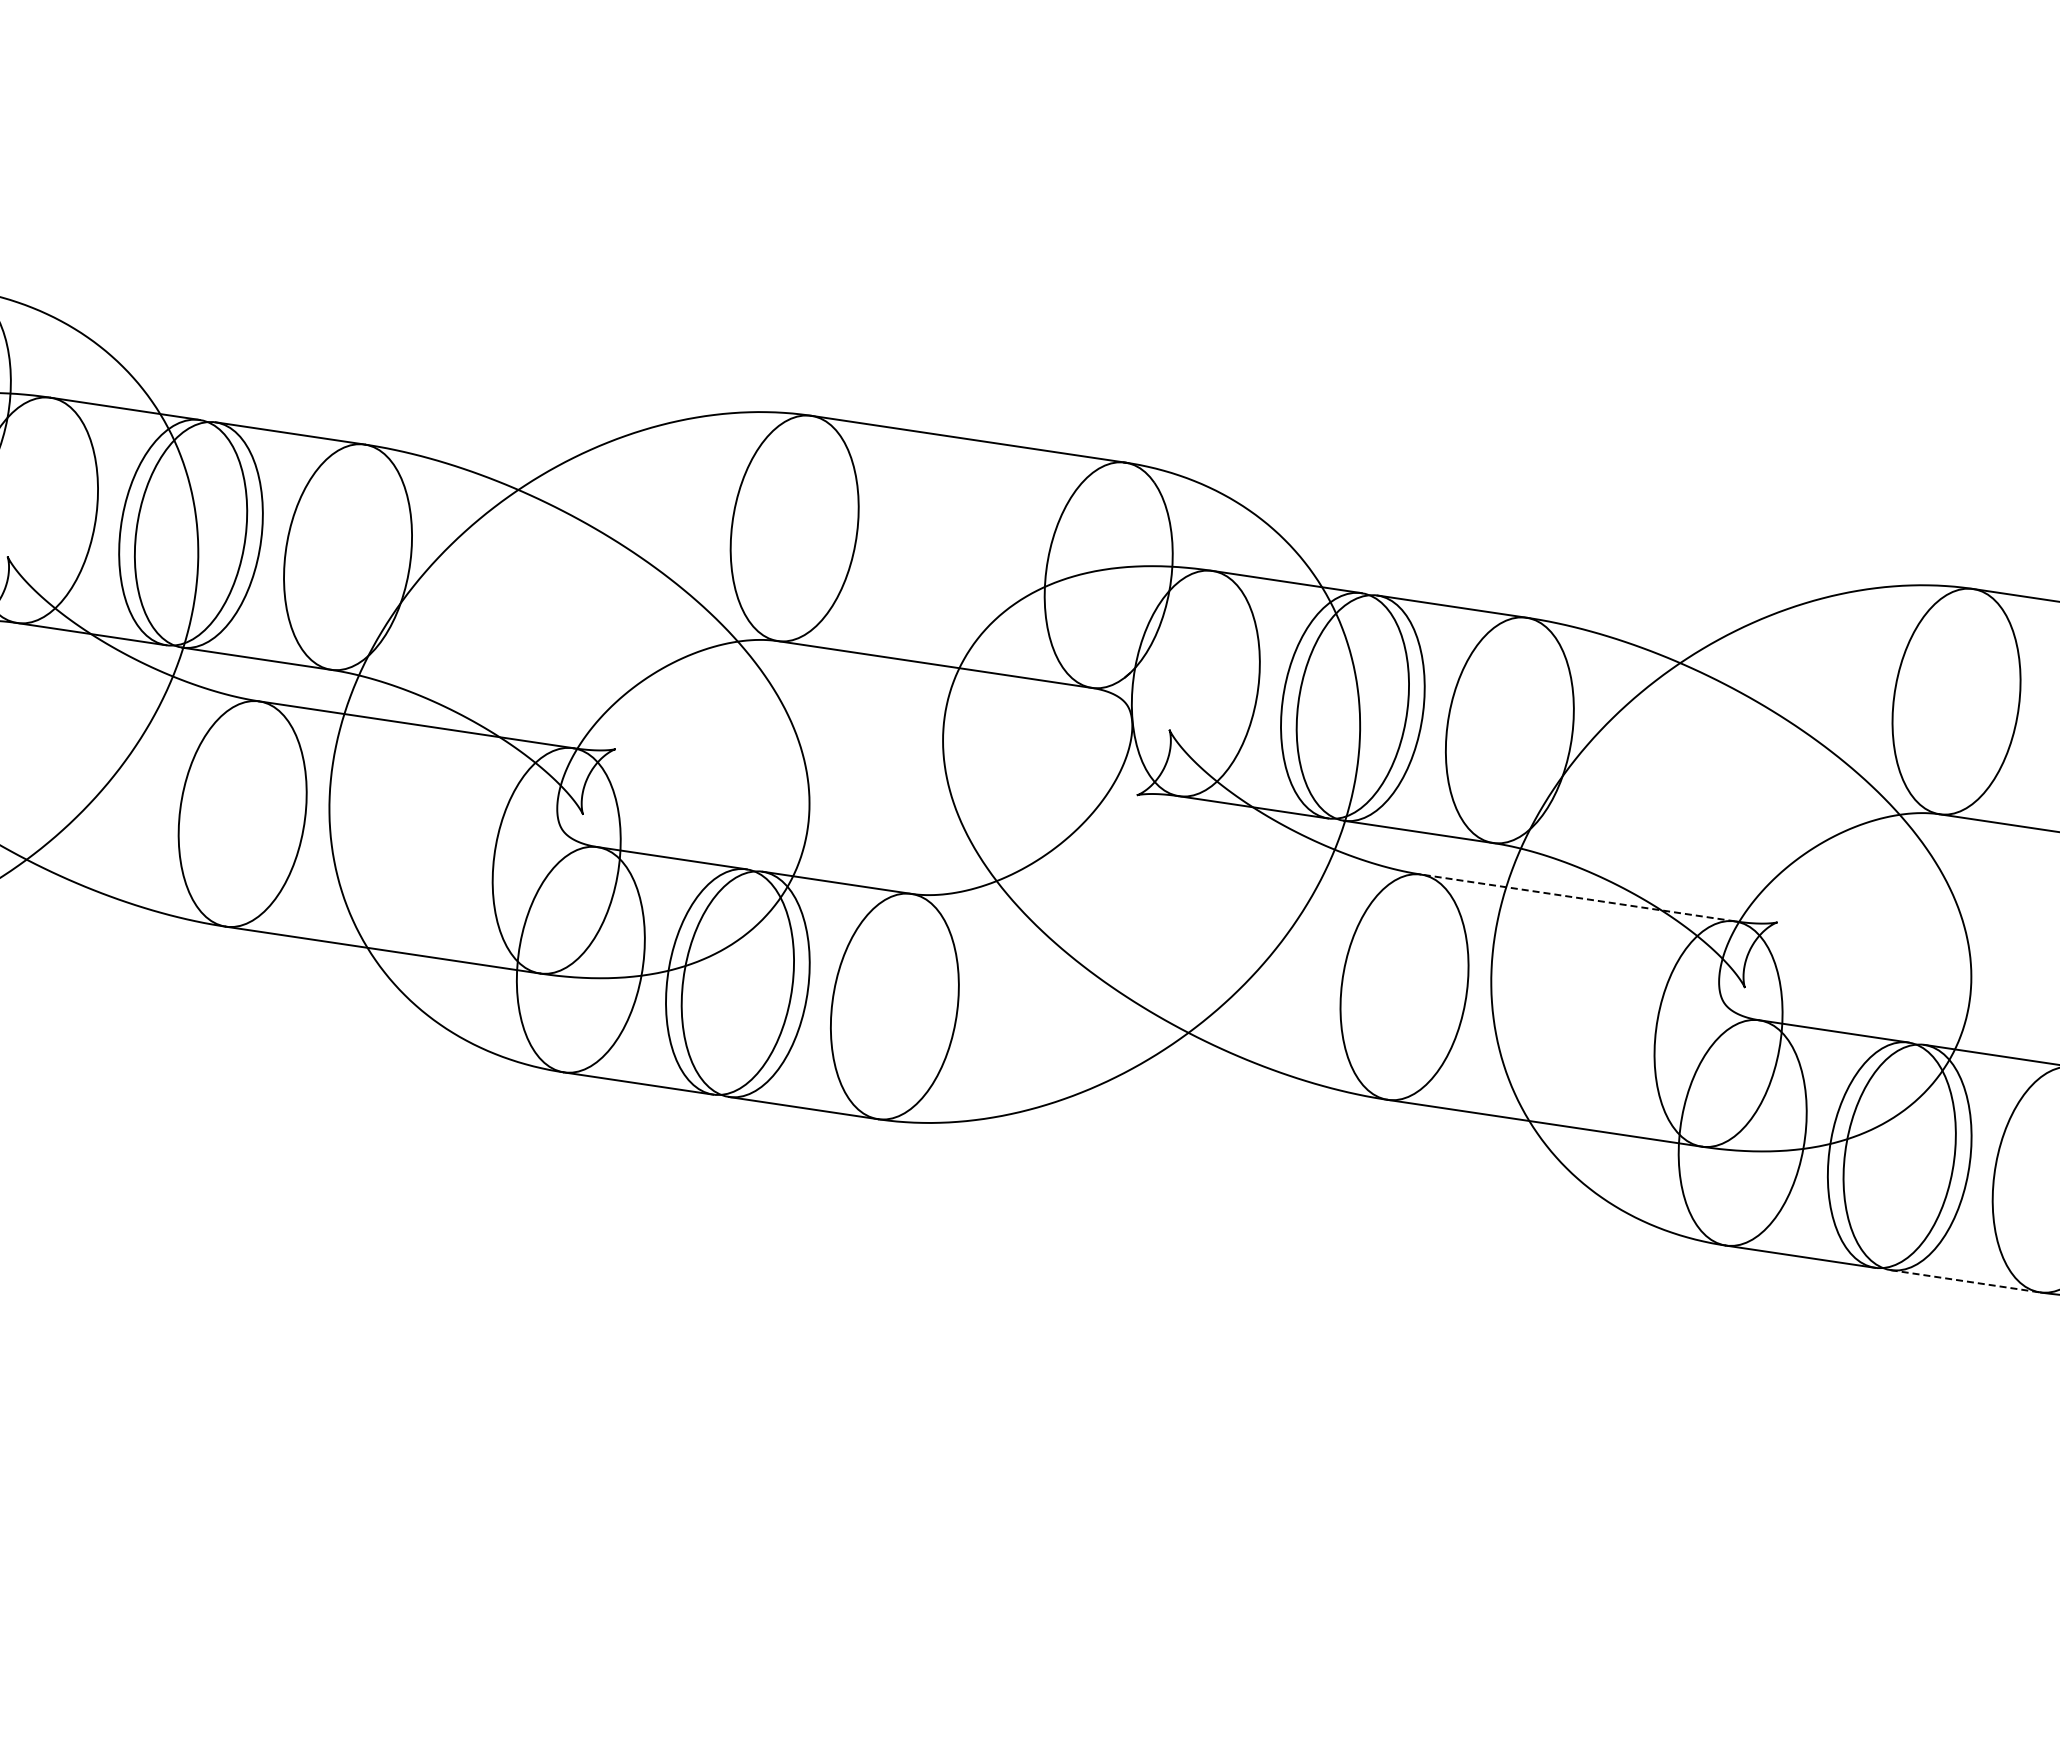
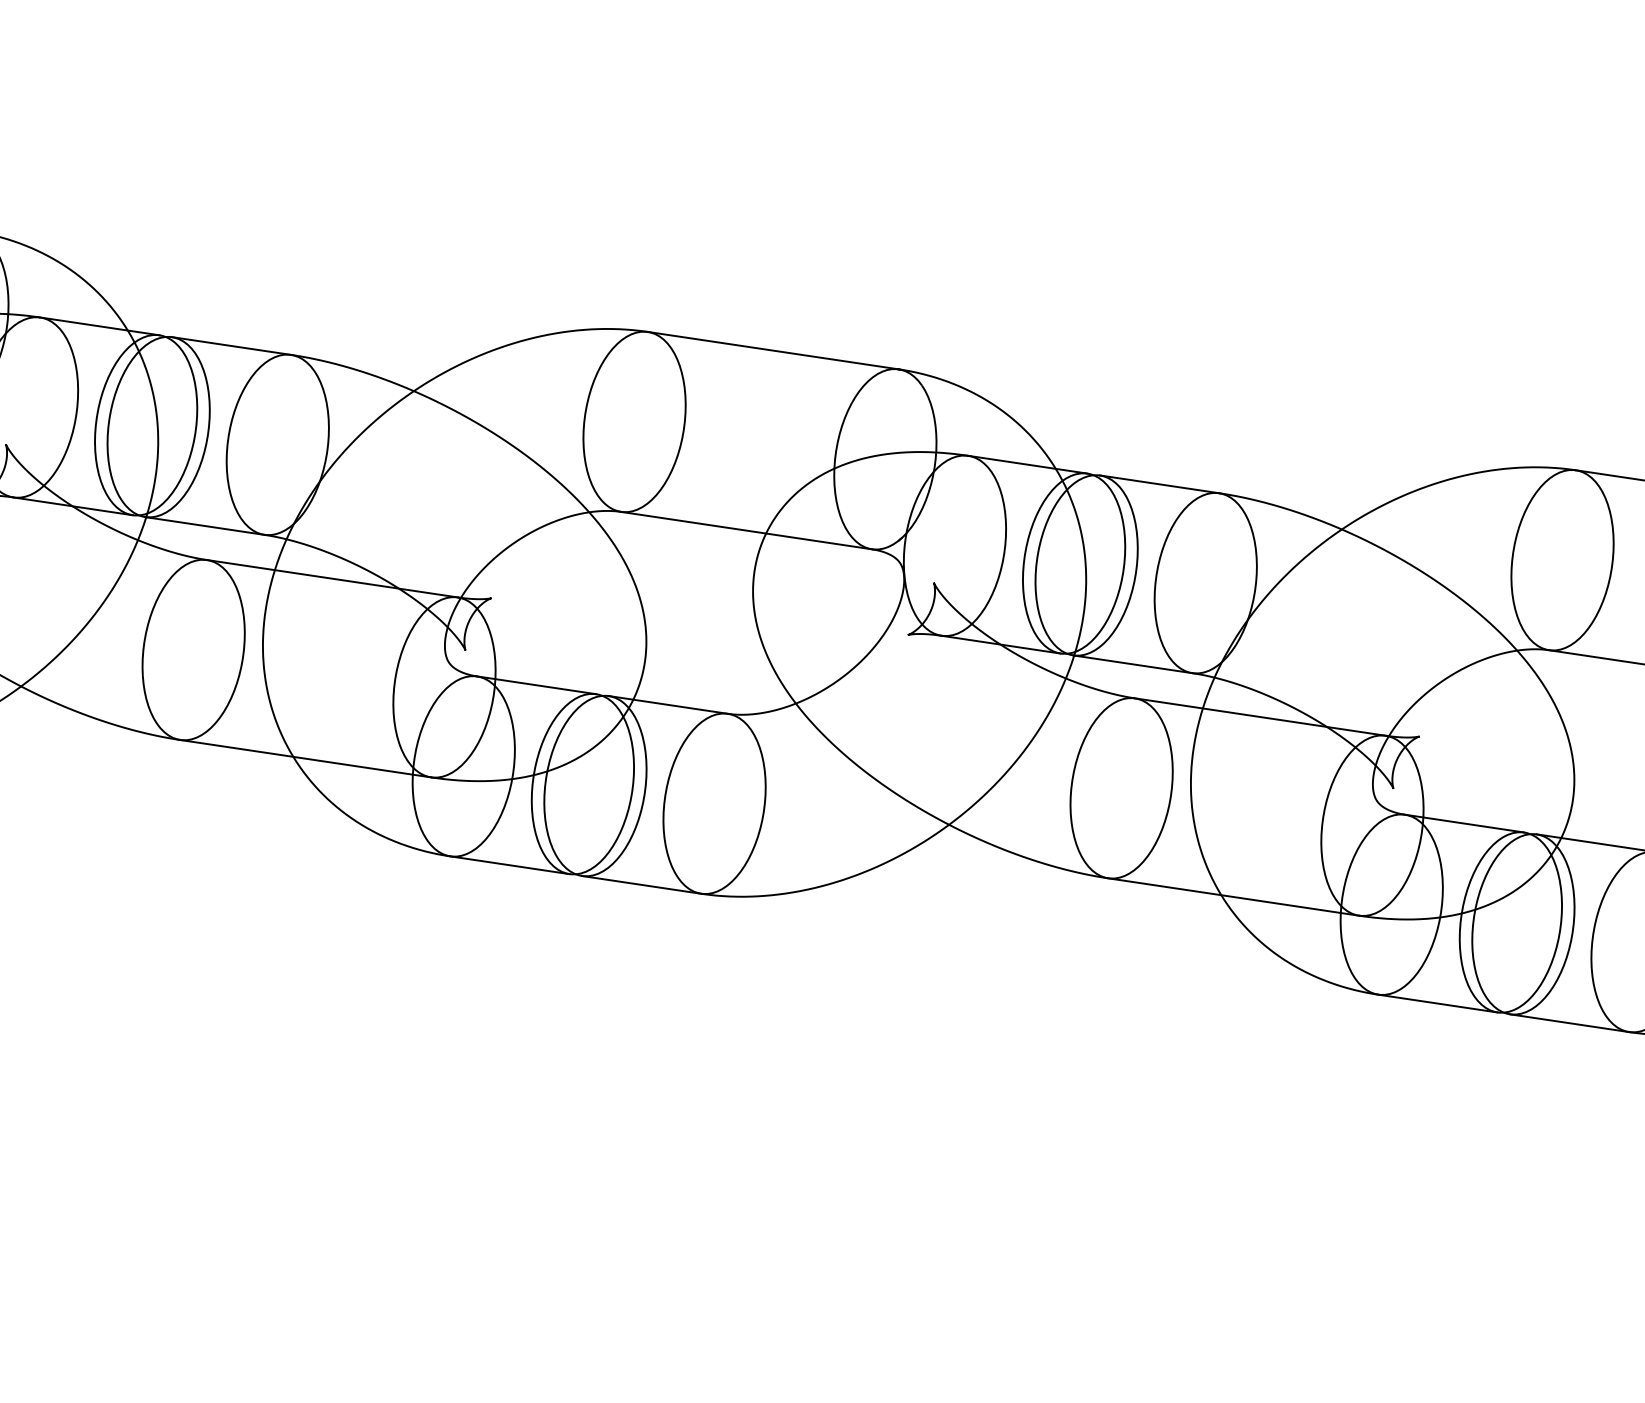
line: (1578, 897) -> (1260, 716), dashed -> solid
line: (1965, 1281) -> (1569, 1023), dashed -> solid

